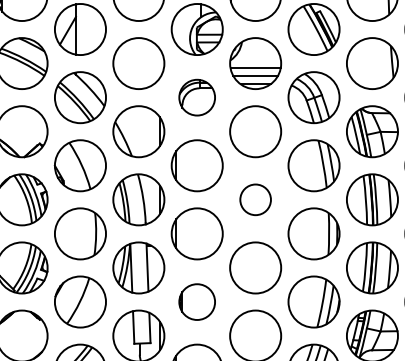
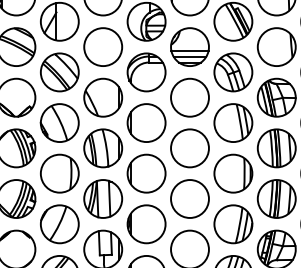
part: (197, 97) -> (146, 72), size x1.43
circle: (254, 200) -> (189, 148), size x1.67
part: (197, 302) -> (146, 224), size x1.43

